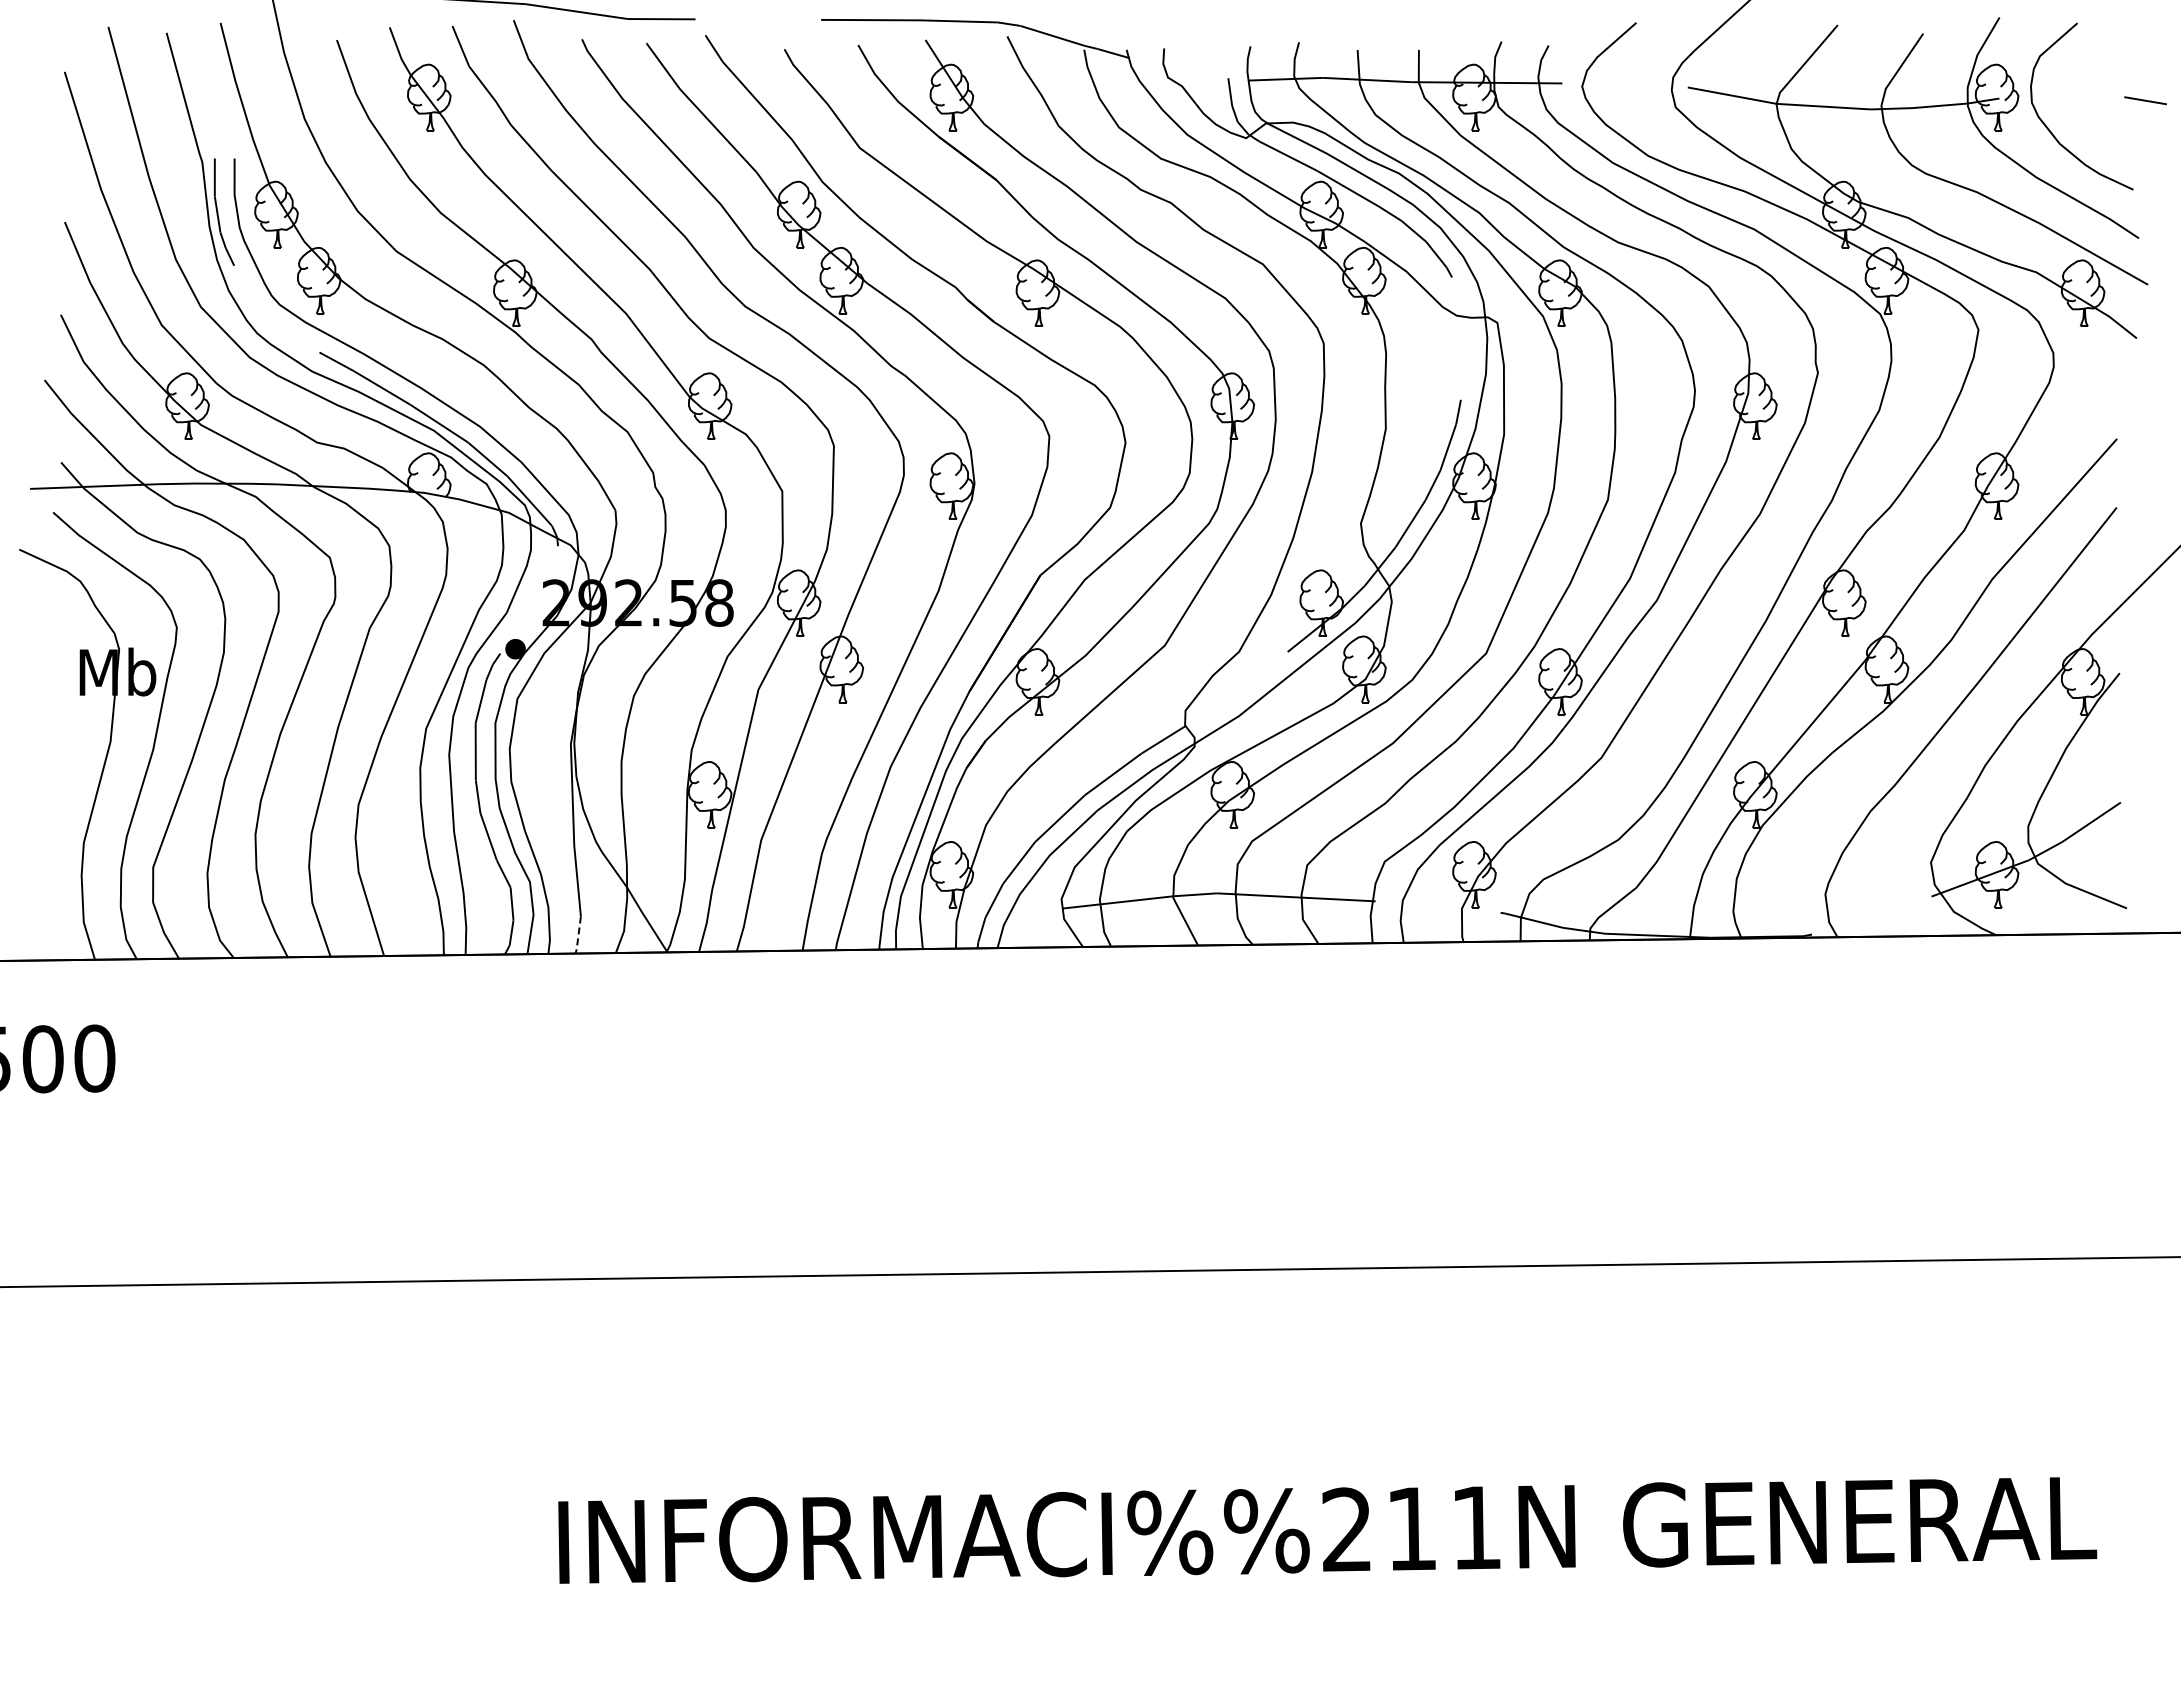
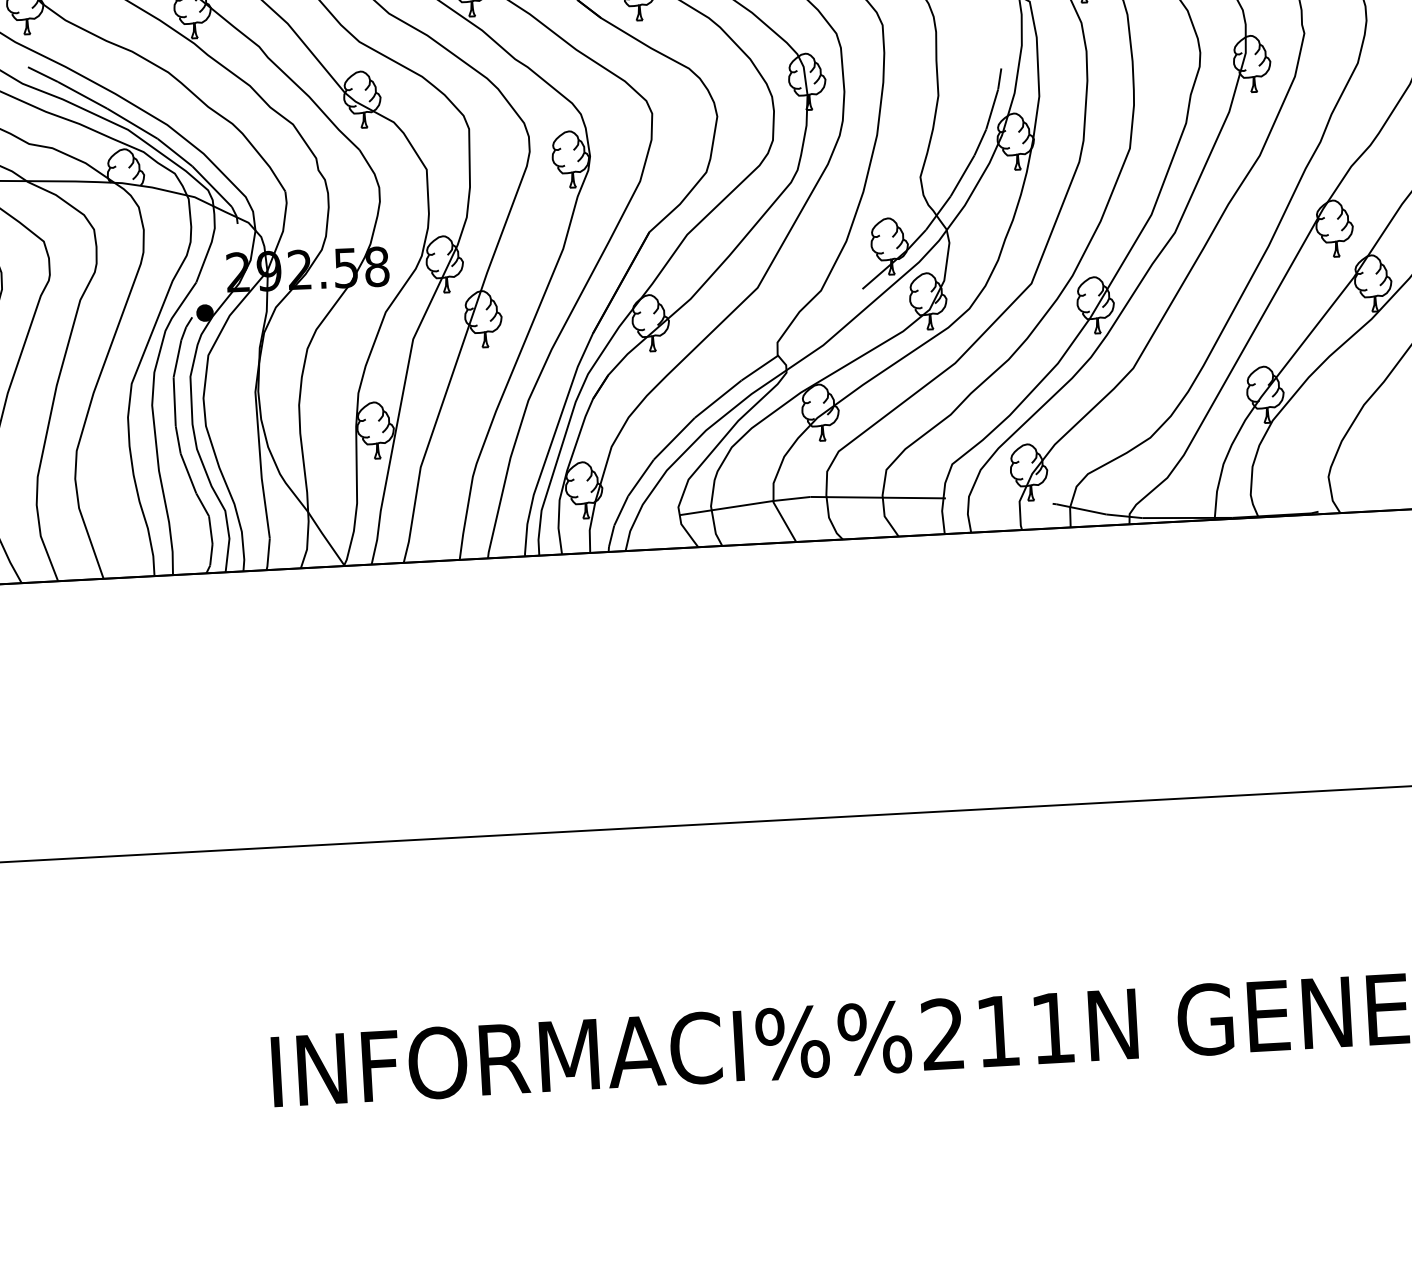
line: (578, 936) -> (268, 555), dashed -> solid

